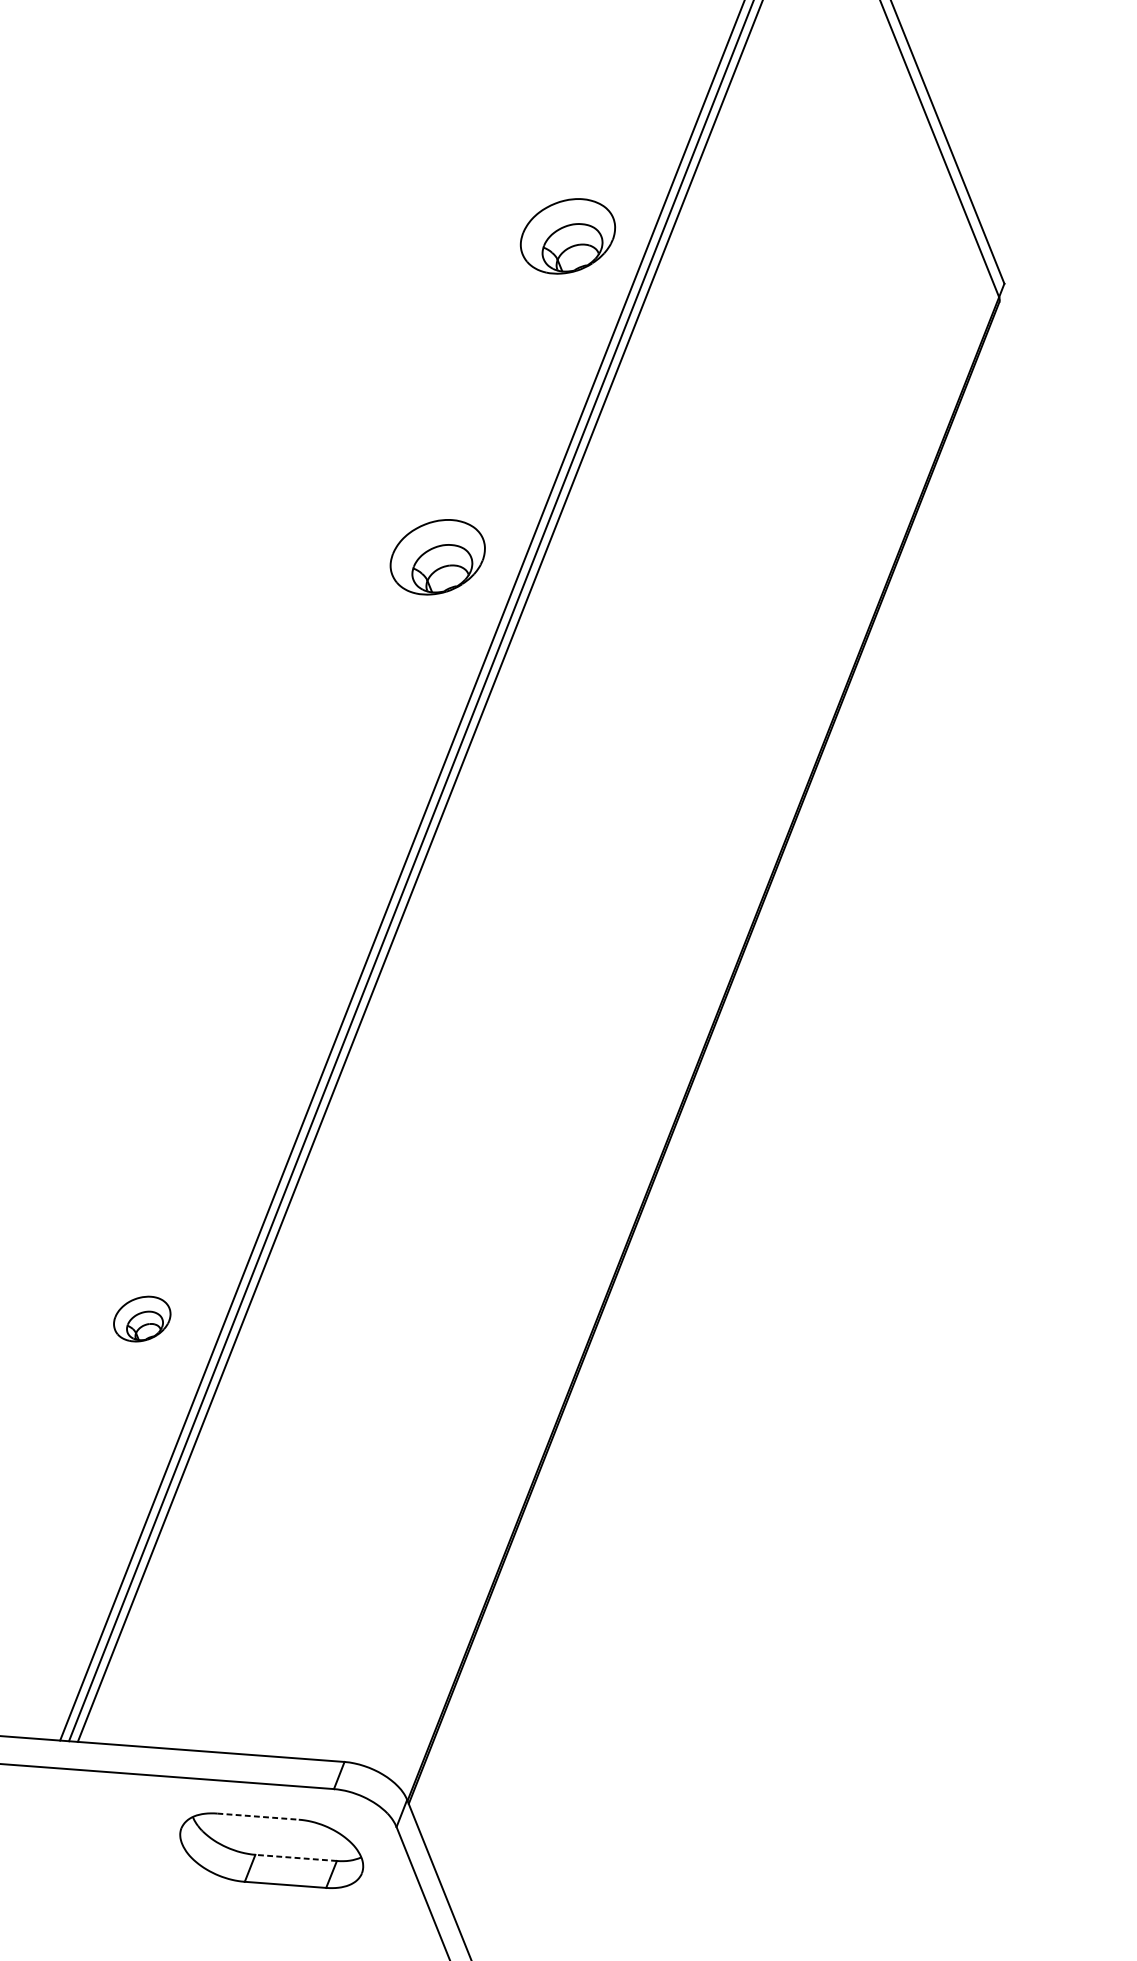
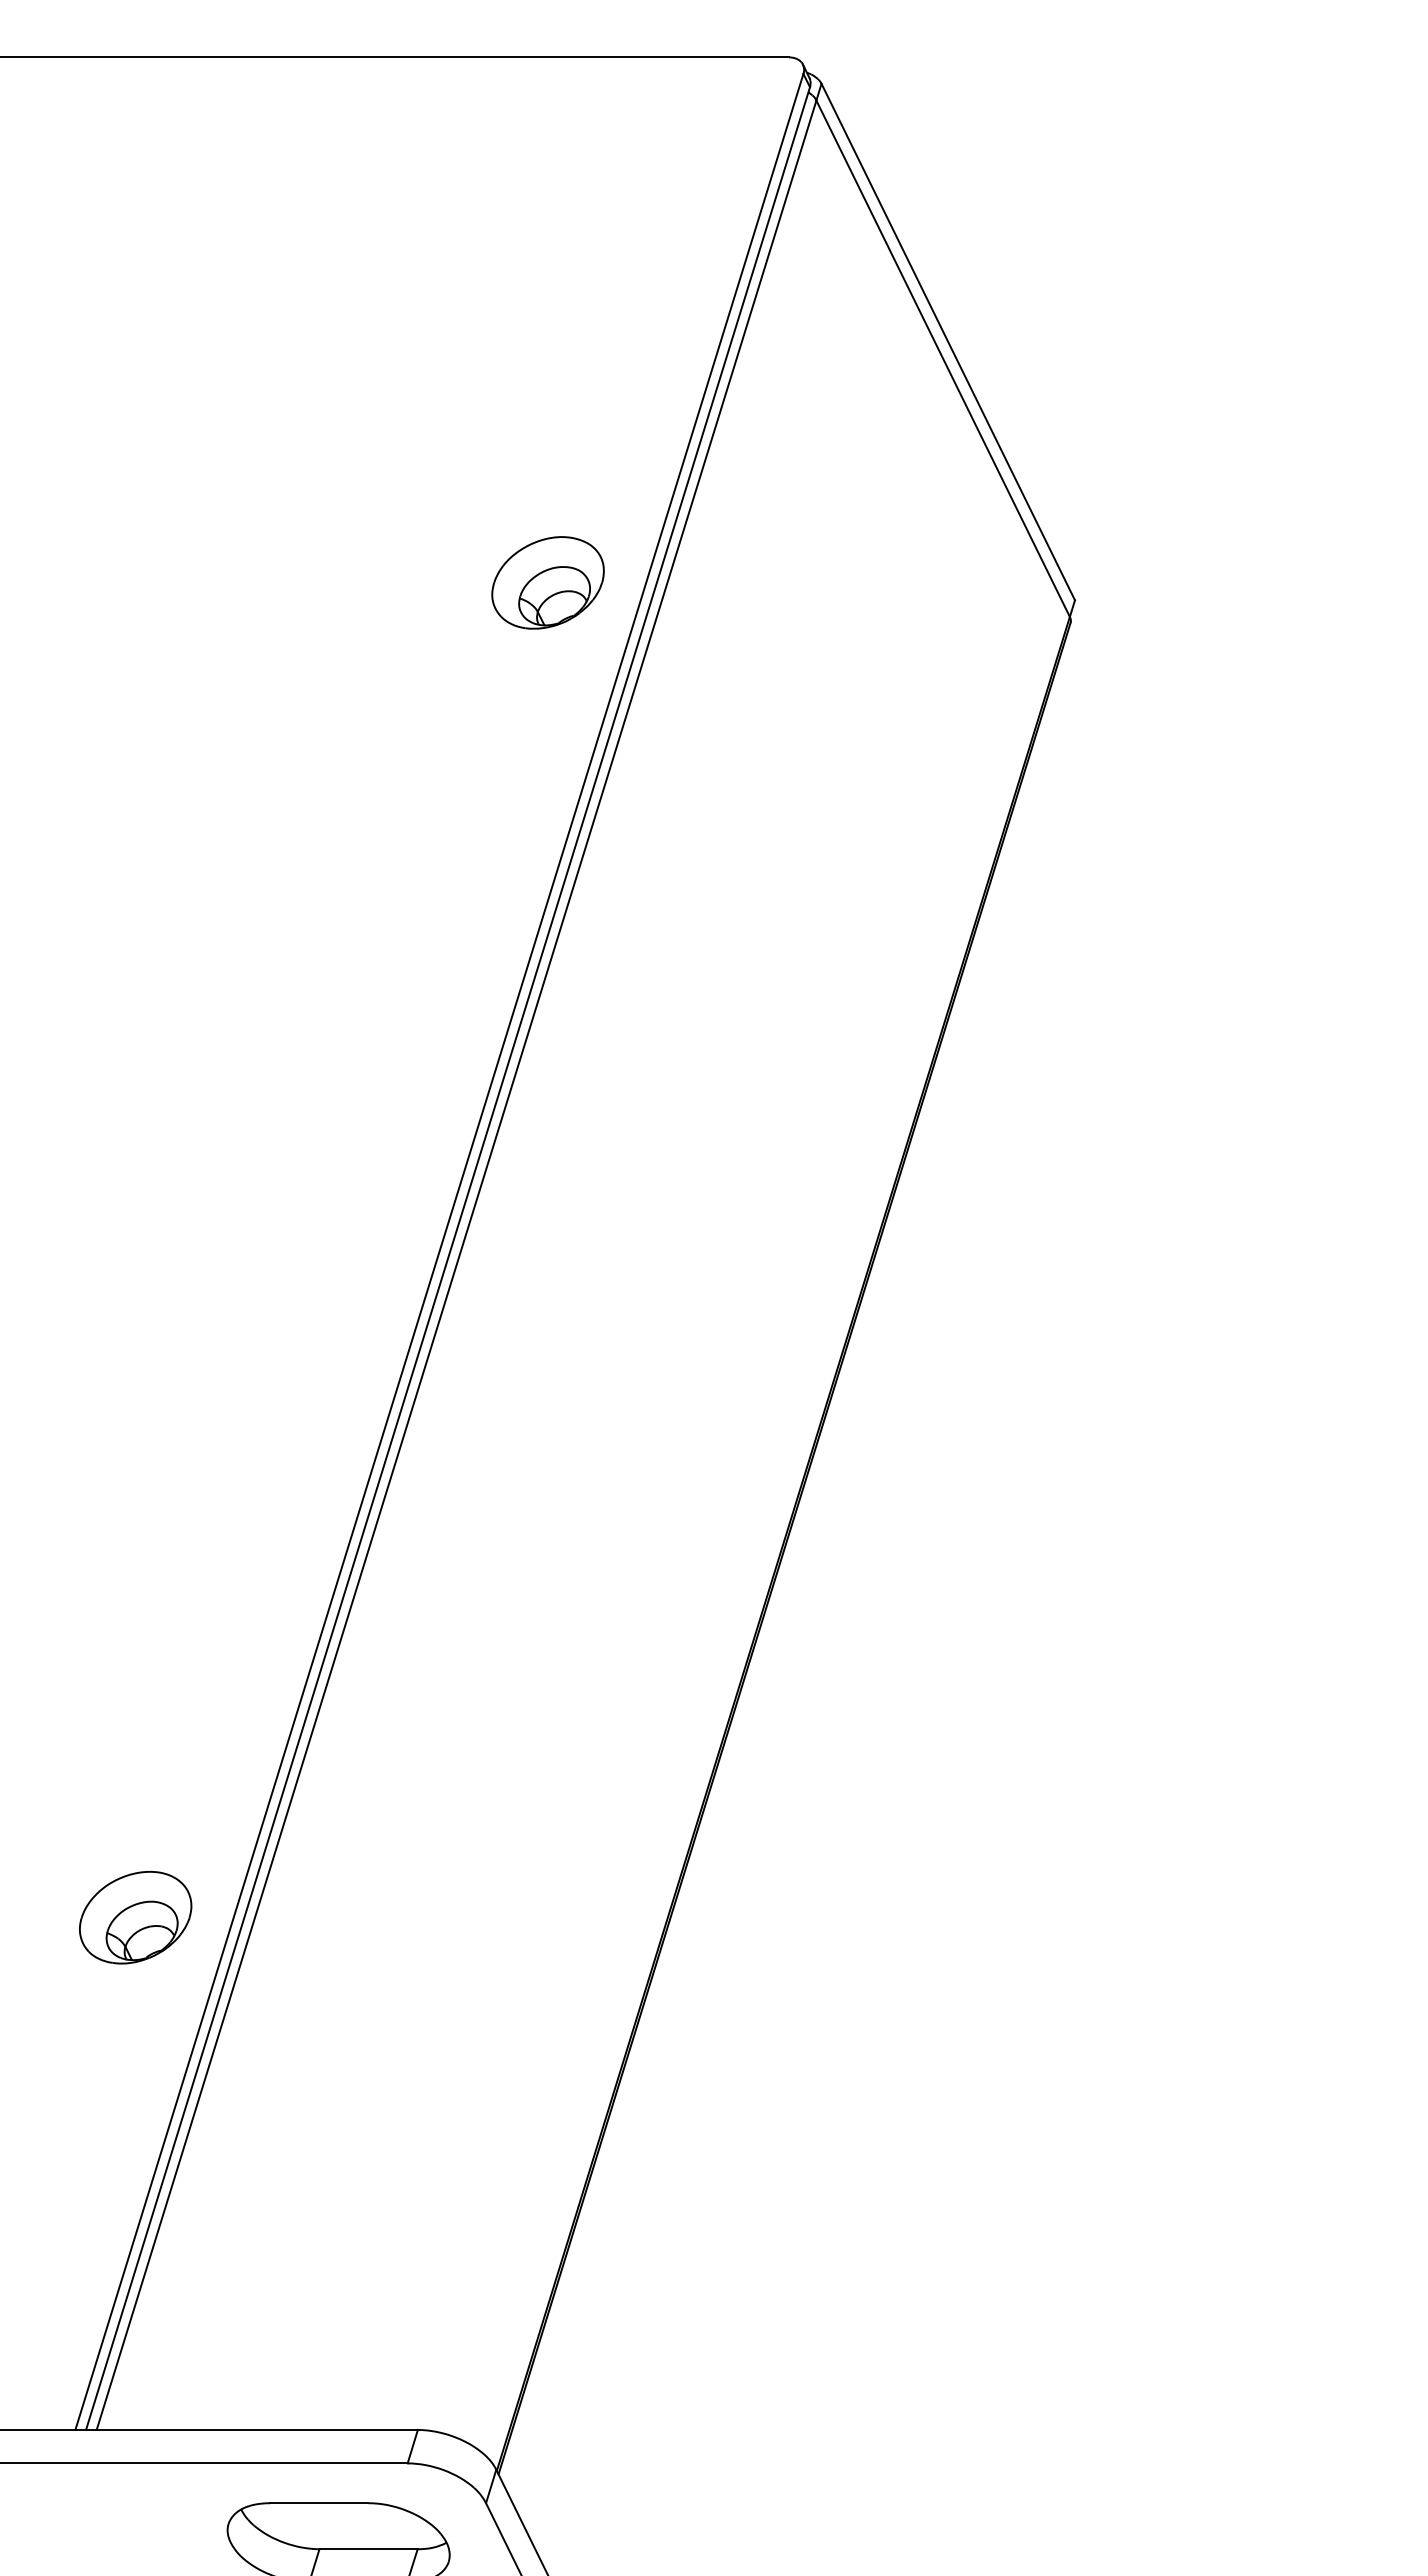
part: (437, 556) -> (420, 978), removed
part: (142, 1318) -> (135, 1917), size x1.67
line: (258, 1816) -> (319, 2503), dashed -> solid
line: (296, 1858) -> (368, 2549), dashed -> solid

